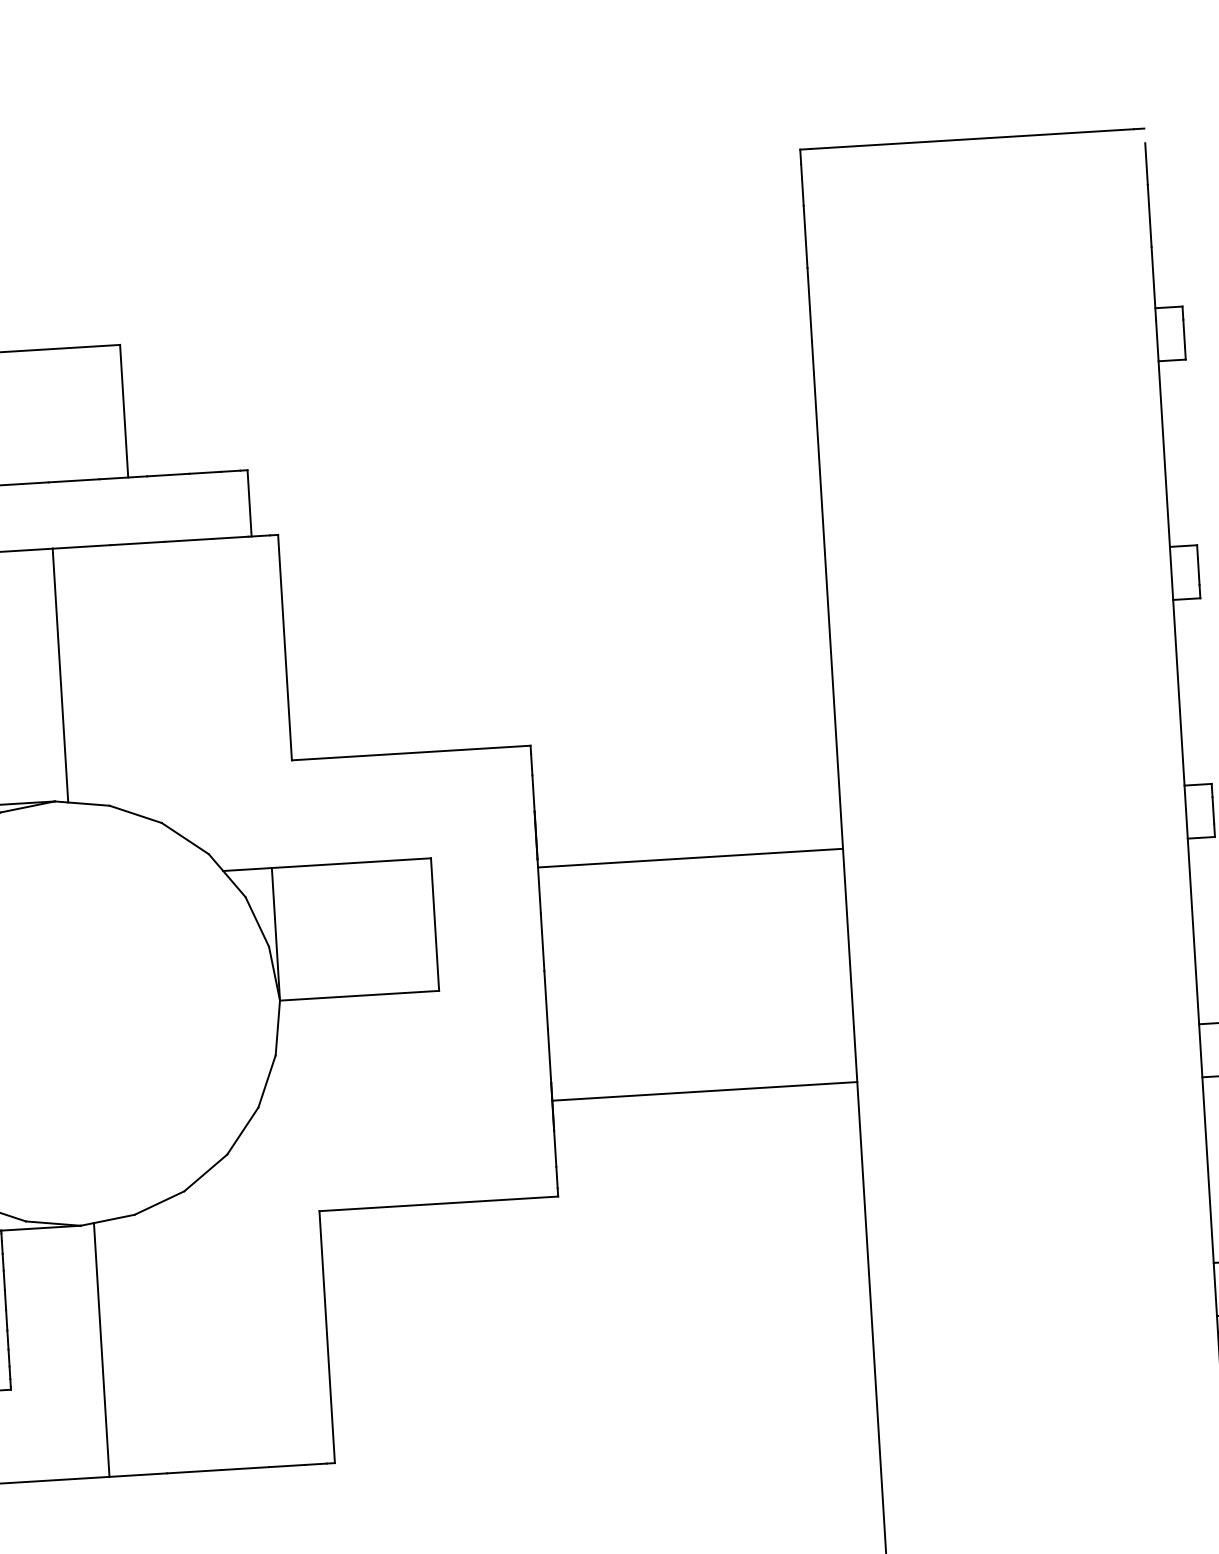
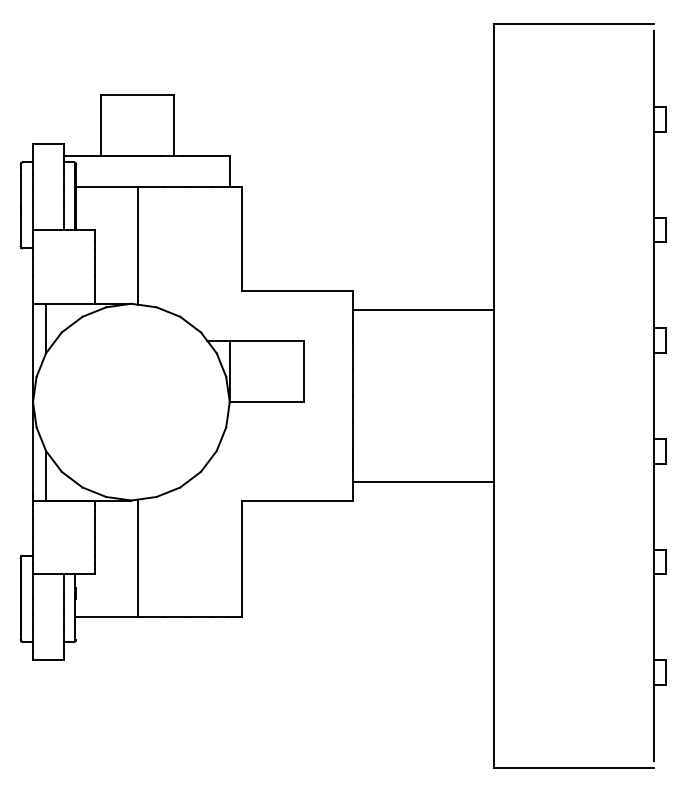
line: (690, 857) -> (423, 309), moved
line: (705, 1092) -> (423, 482), moved

